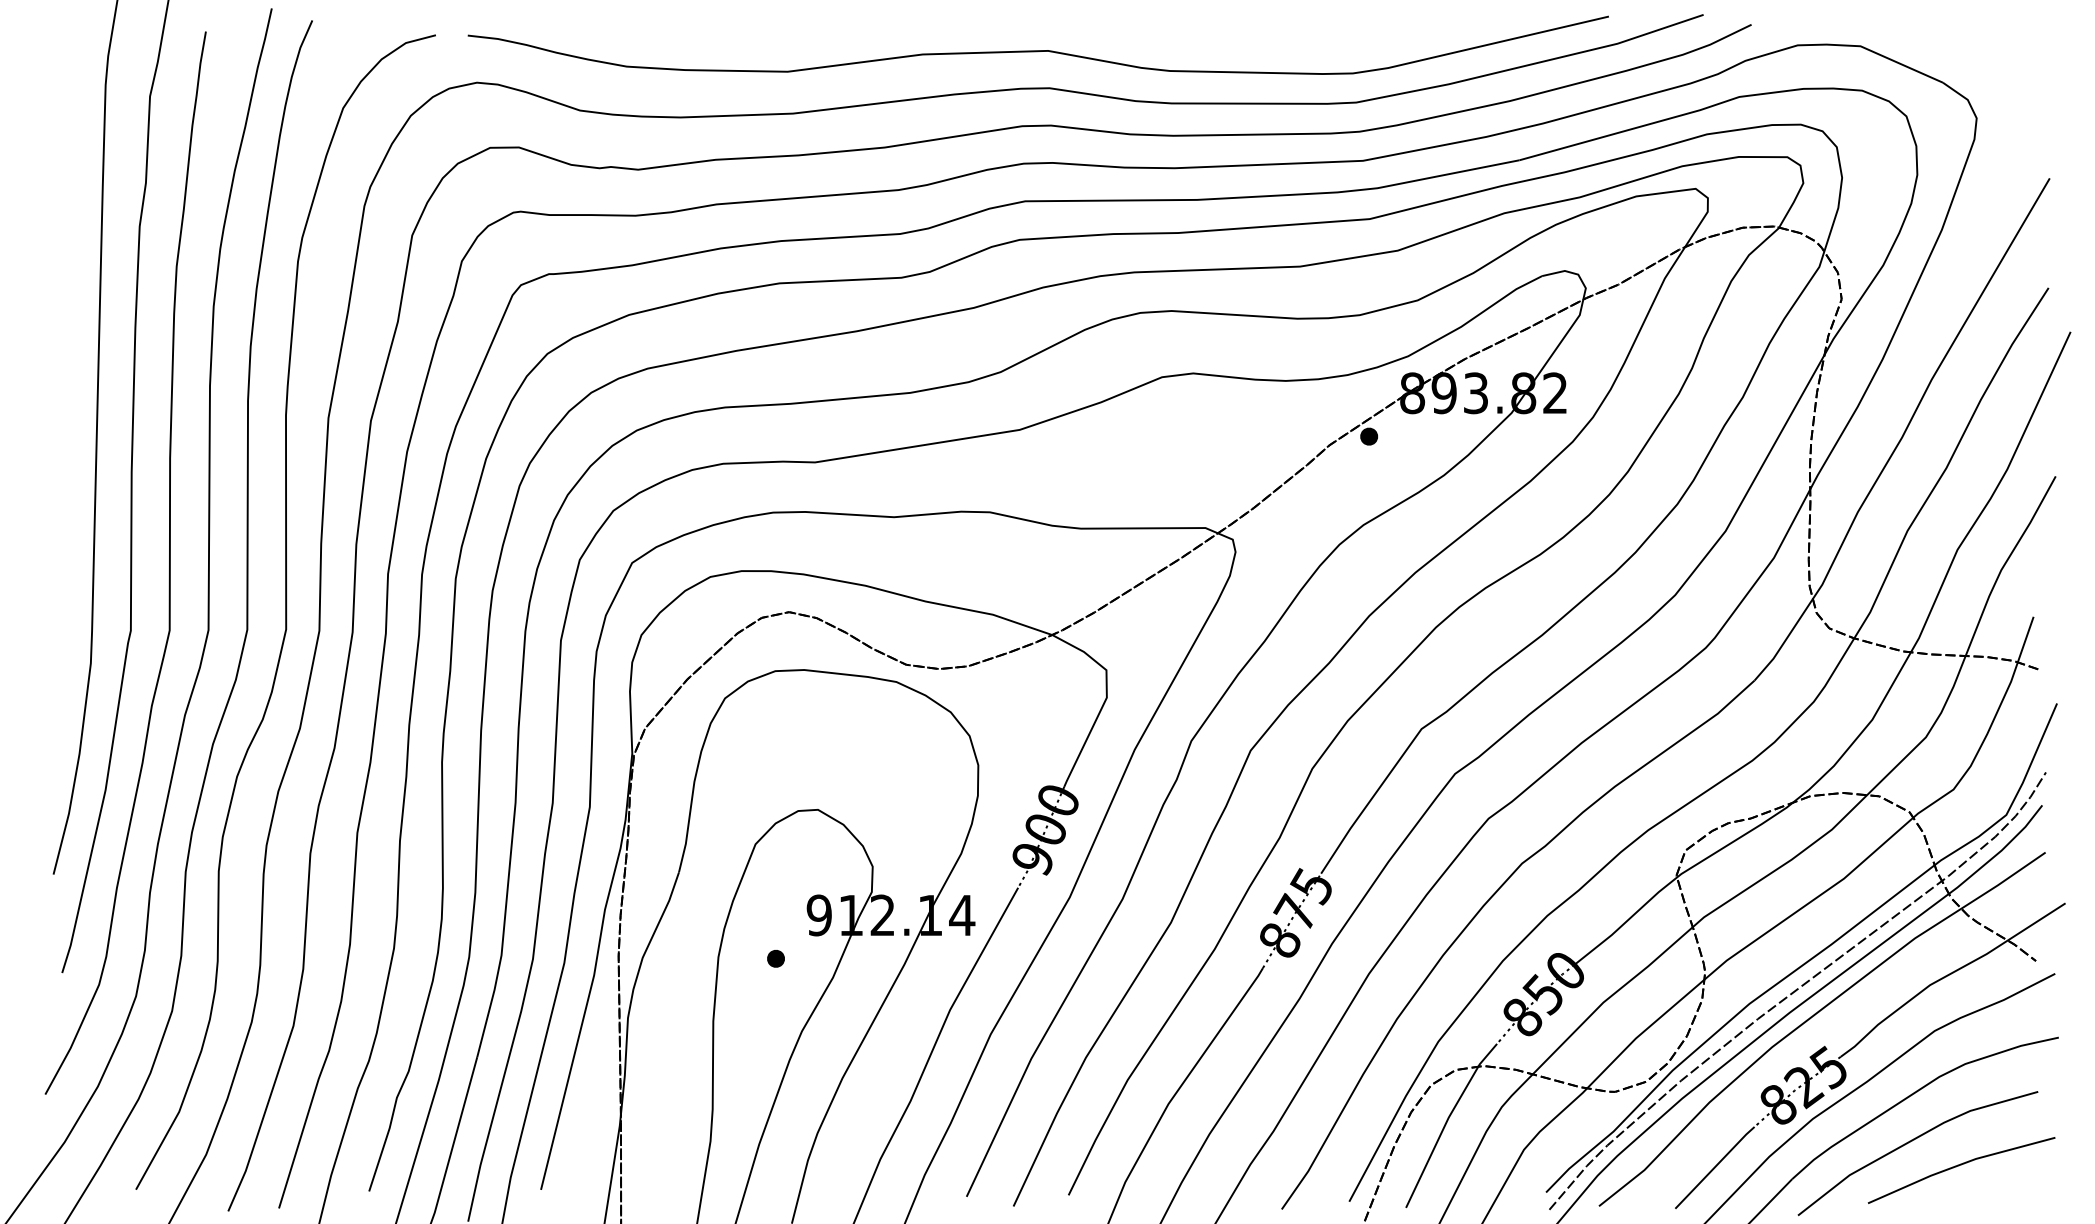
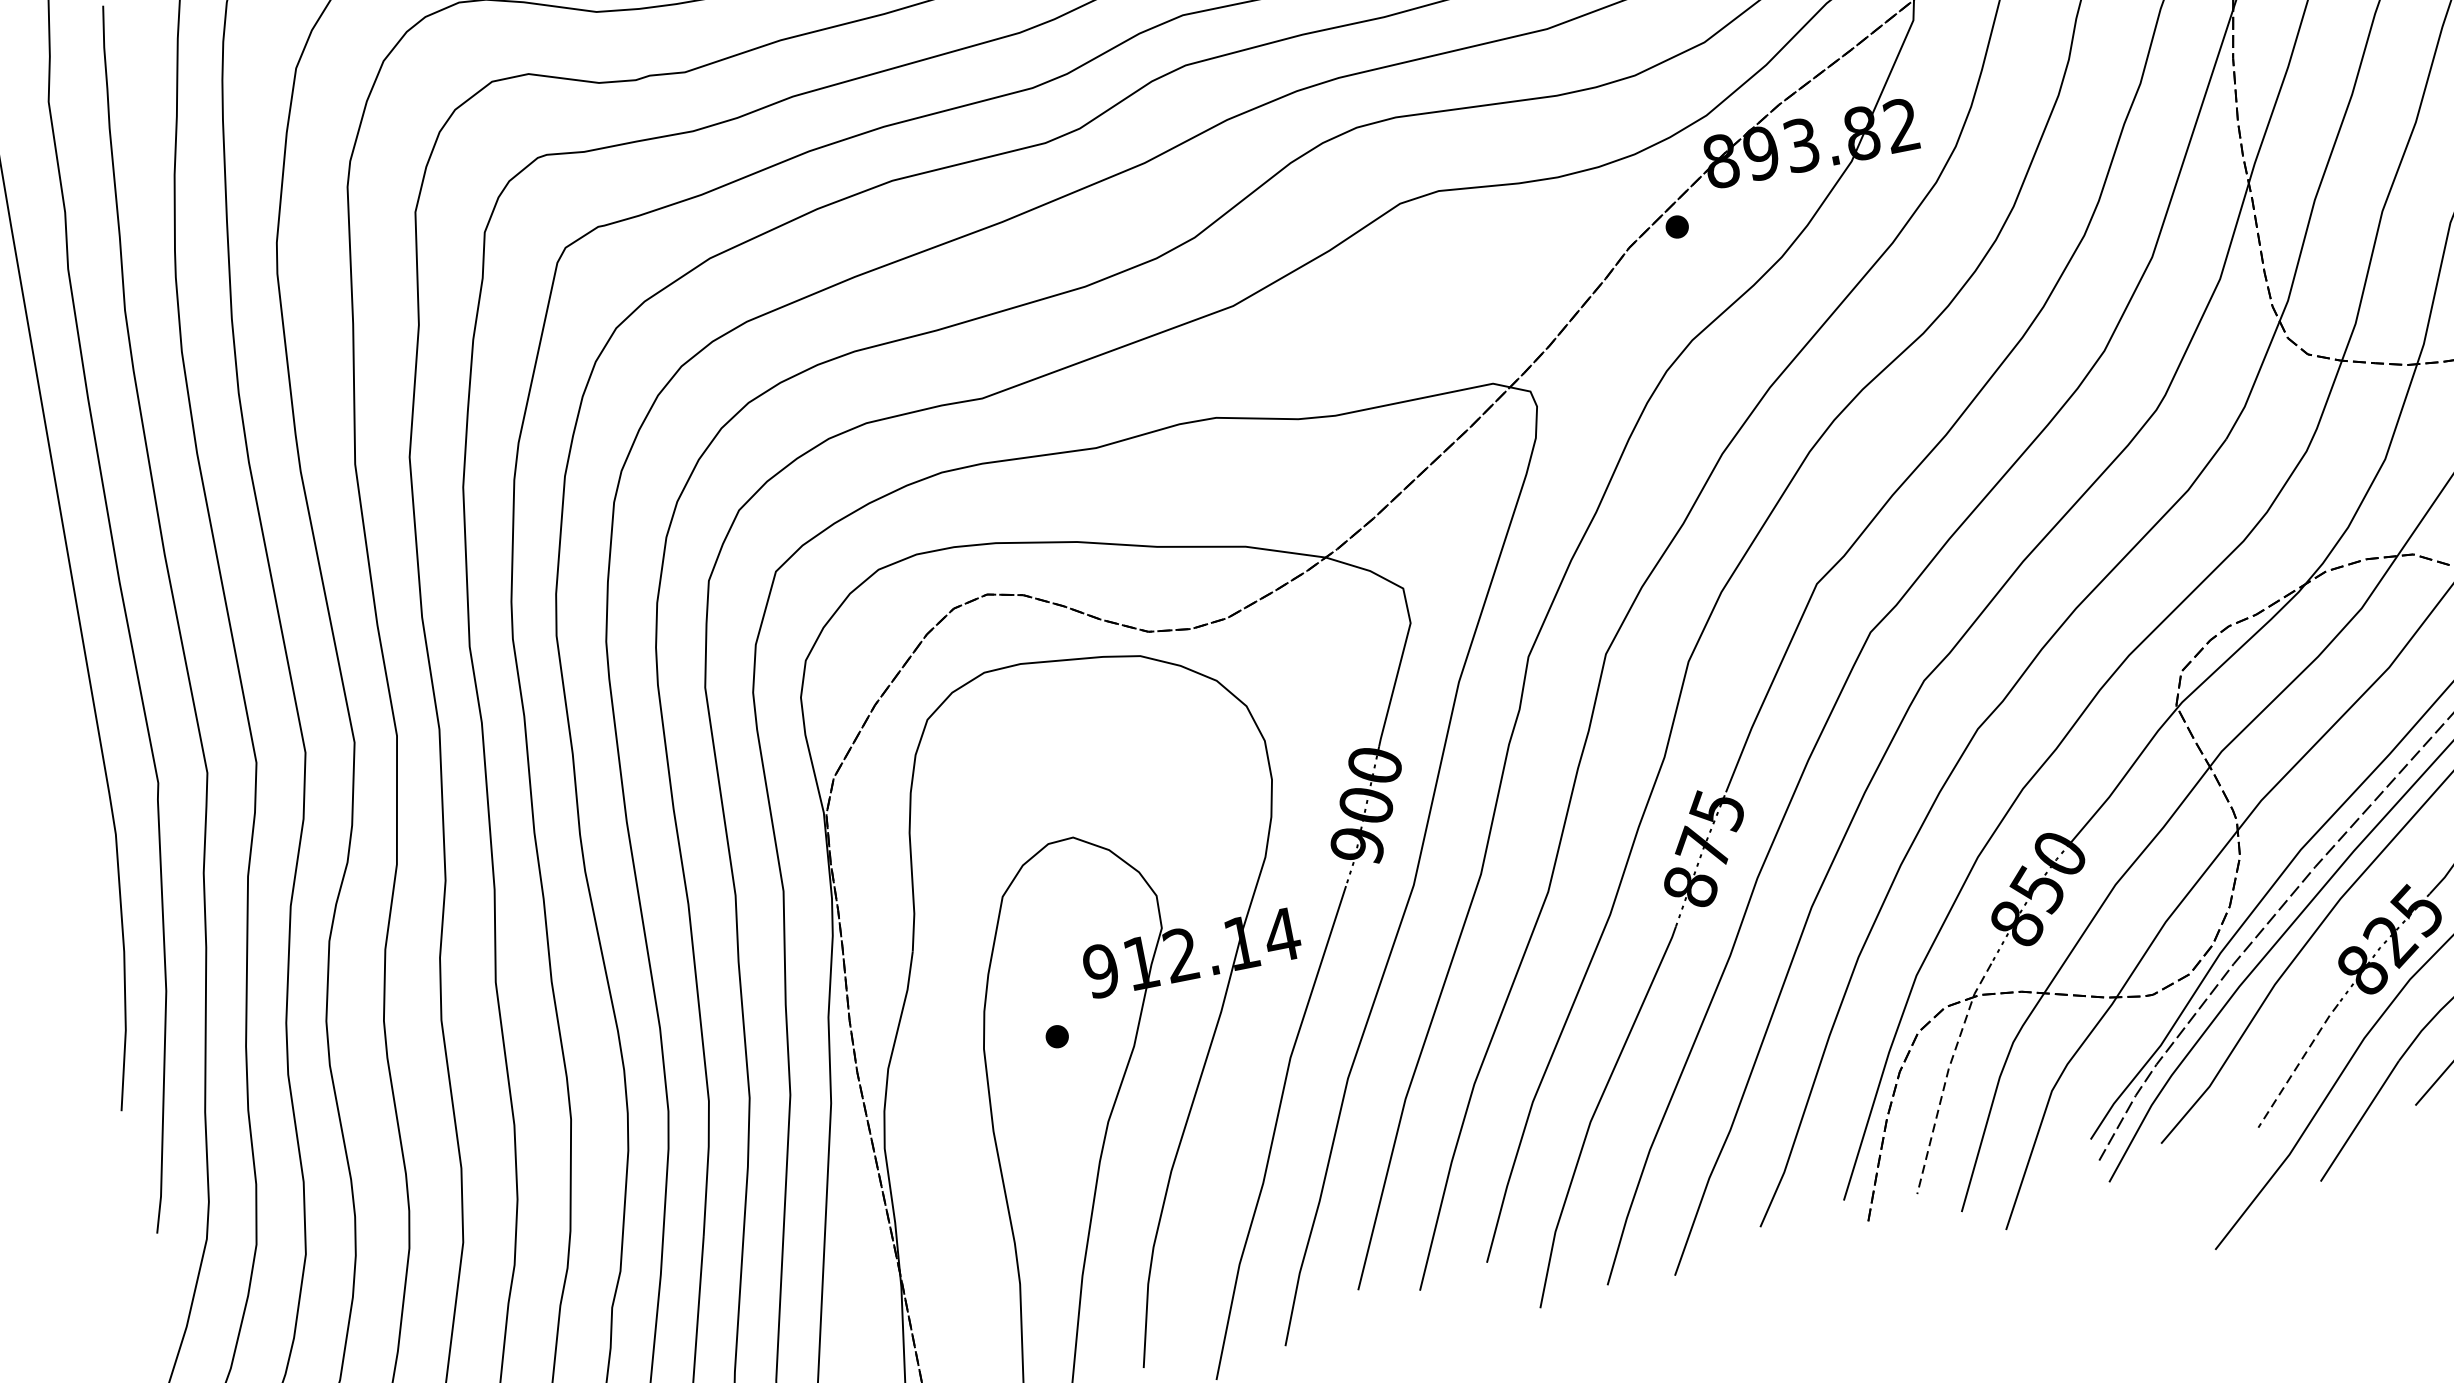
line: (1446, 1122) -> (1947, 1075), solid -> dashed
line: (1715, 1166) -> (2298, 1064), solid -> dashed

